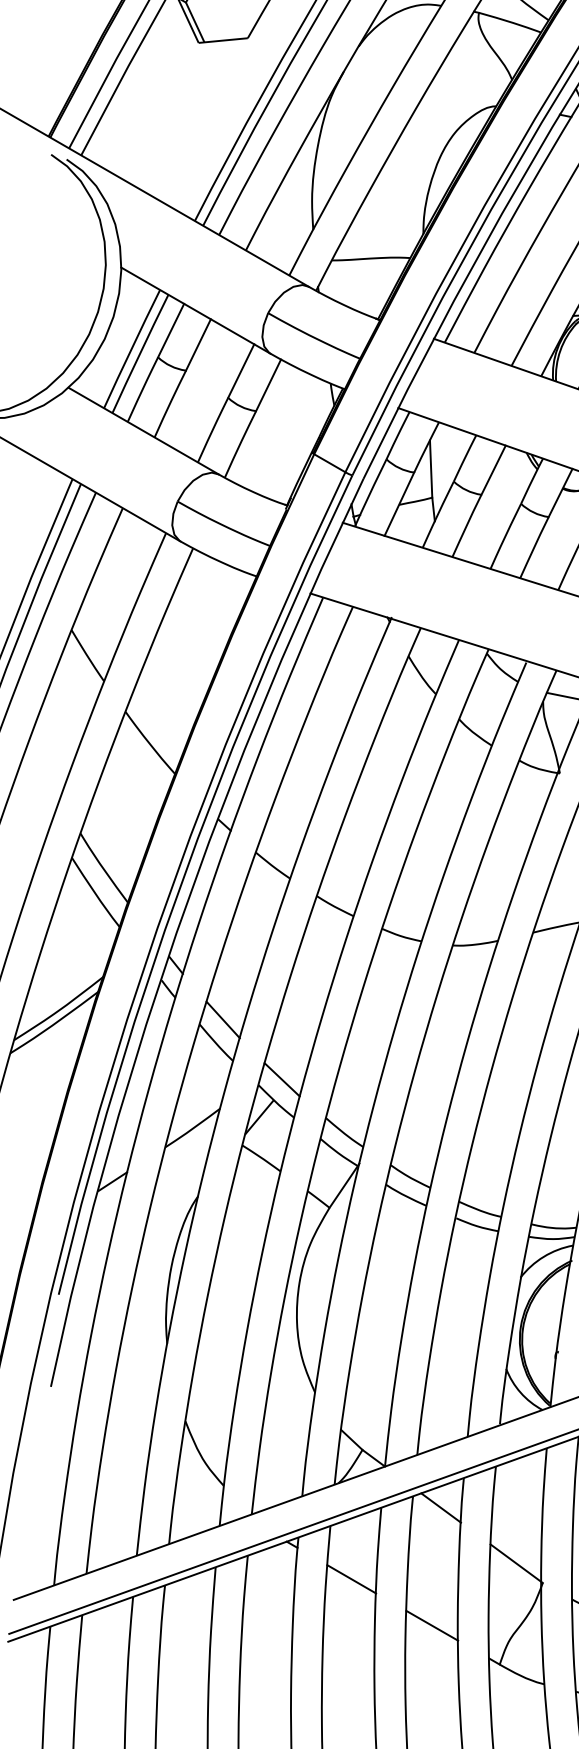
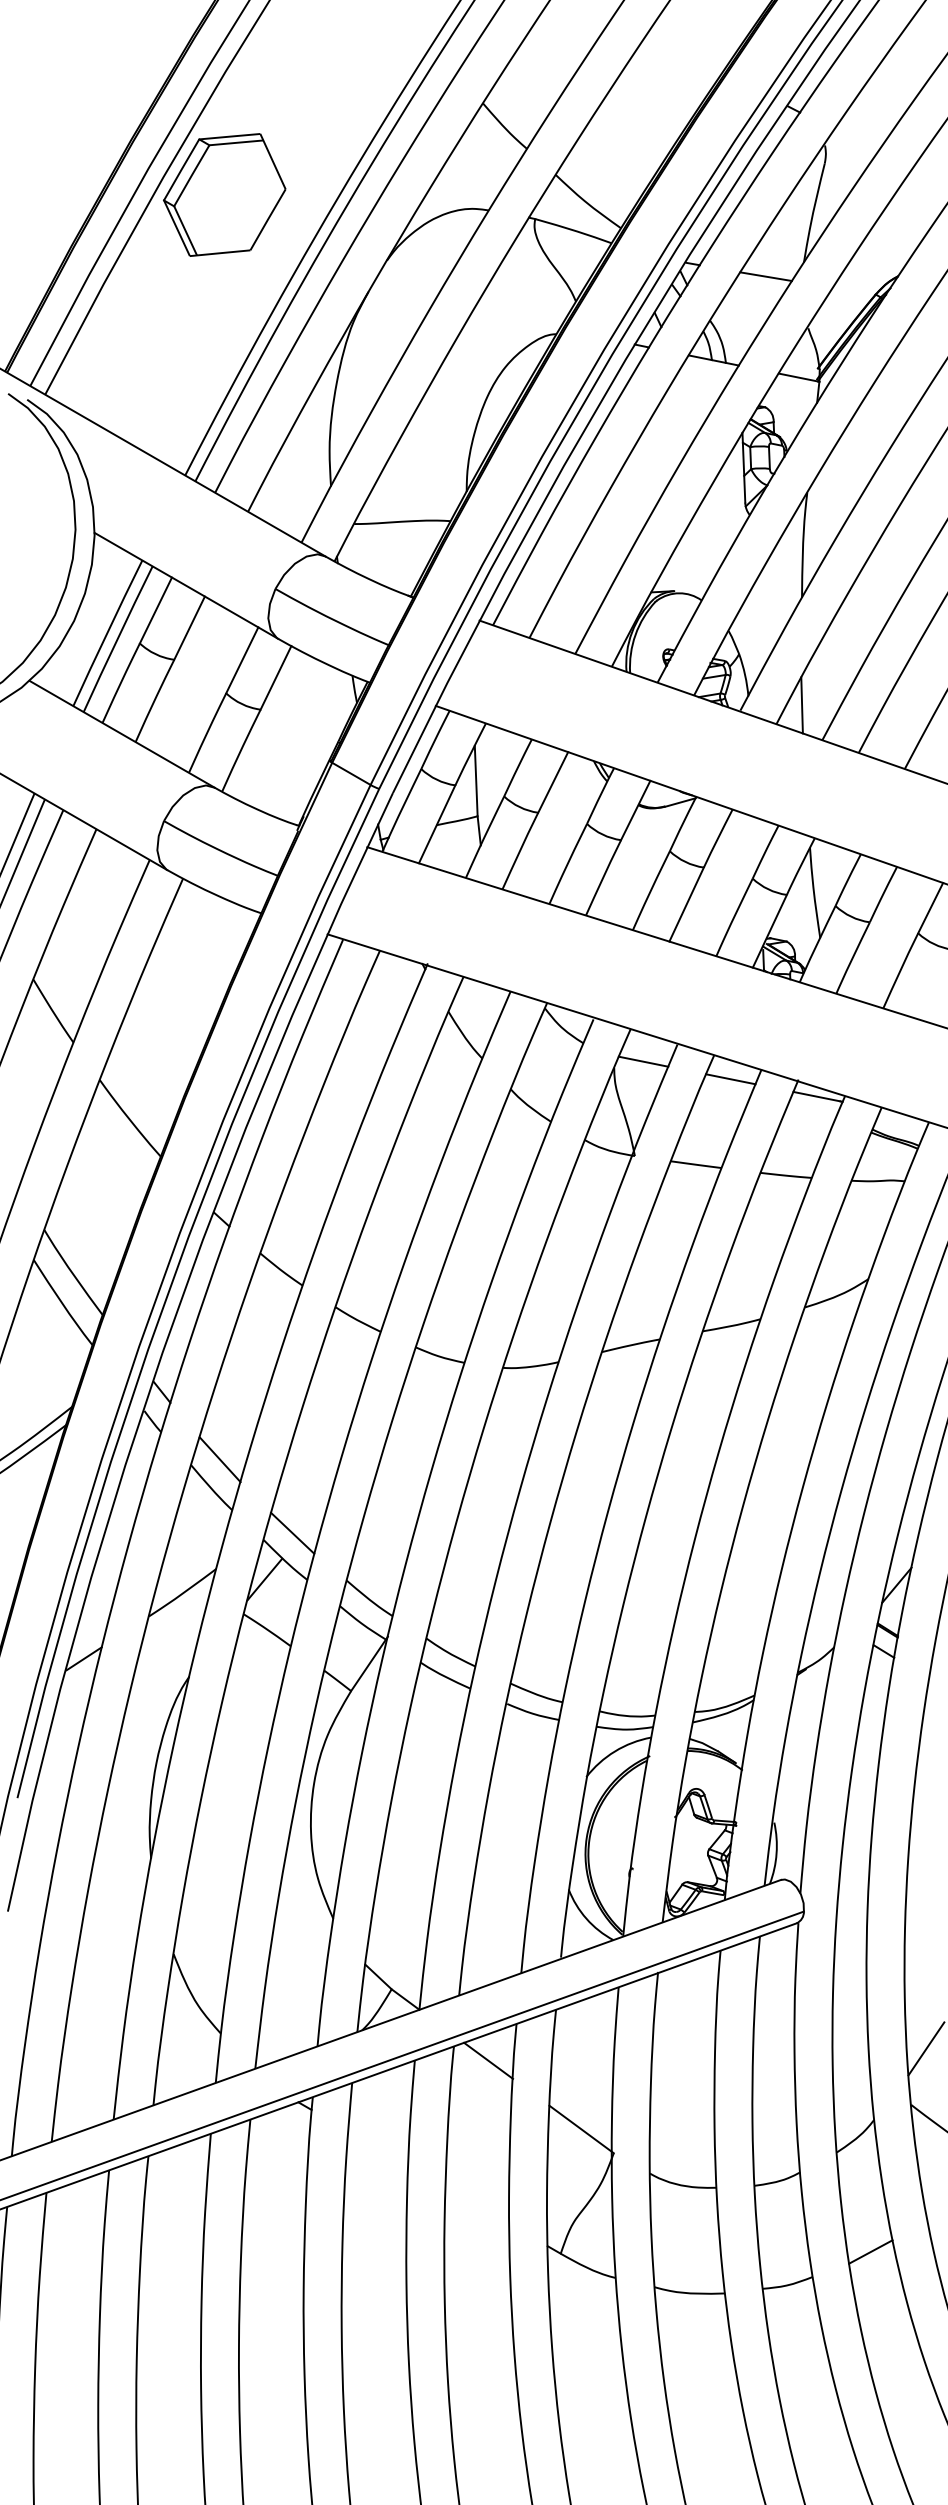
line: (351, 1579) -> (378, 2148), removed
line: (432, 1625) -> (477, 2205), removed

